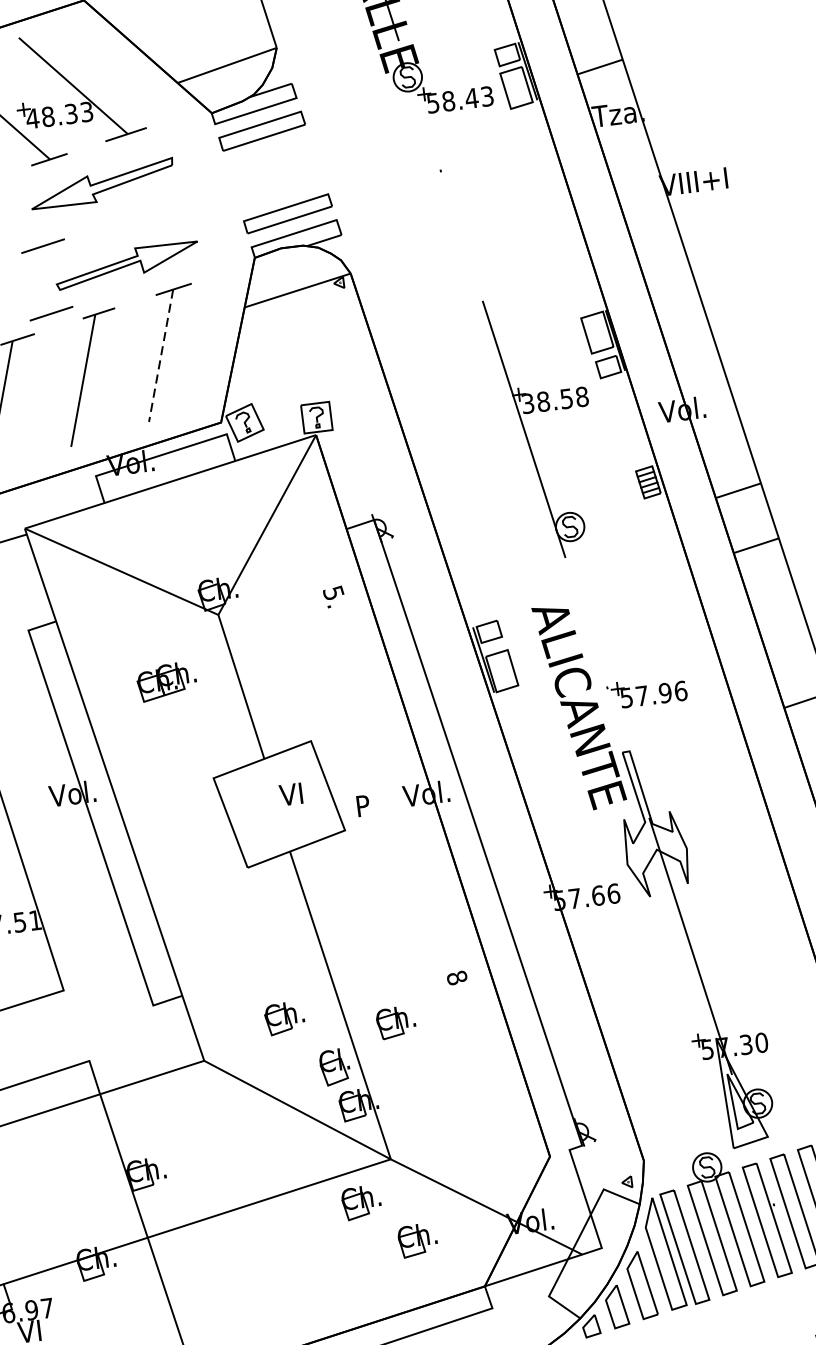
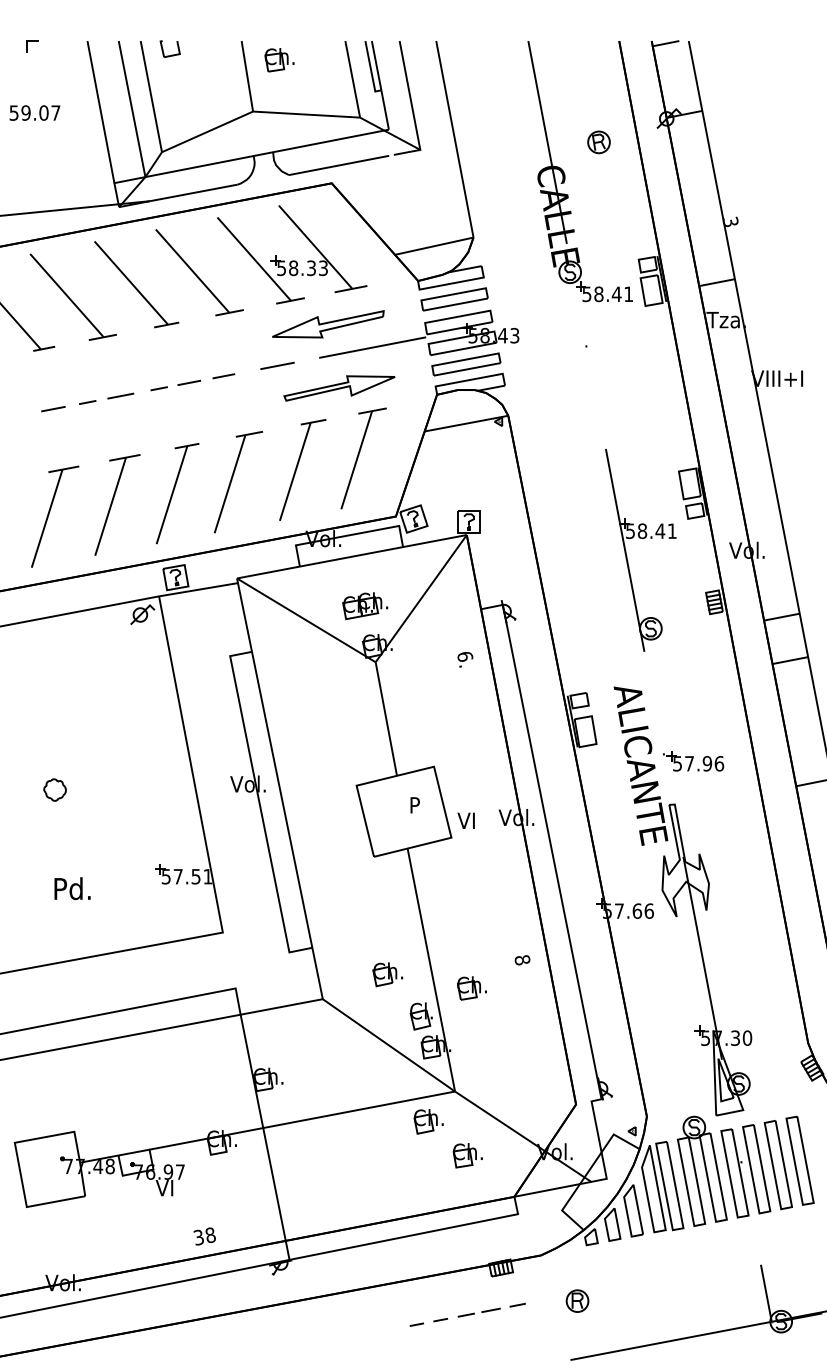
text: (487, 96) -> (628, 294), 58.43 -> 58.41
text: (32, 119) -> (281, 268), 48.33 -> 58.33
part: (222, 181) -> (419, 333), added
line: (51, 313) -> (277, 417), removed
line: (160, 356) -> (356, 460), dashed -> solid
text: (555, 400) -> (651, 531), 38.58 -> 58.41
text: (334, 592) -> (465, 656), 5. -> 6.
part: (167, 682) -> (365, 606), moved
text: (290, 794) -> (413, 805), VI -> P
text: (360, 805) -> (465, 820), P -> VI

